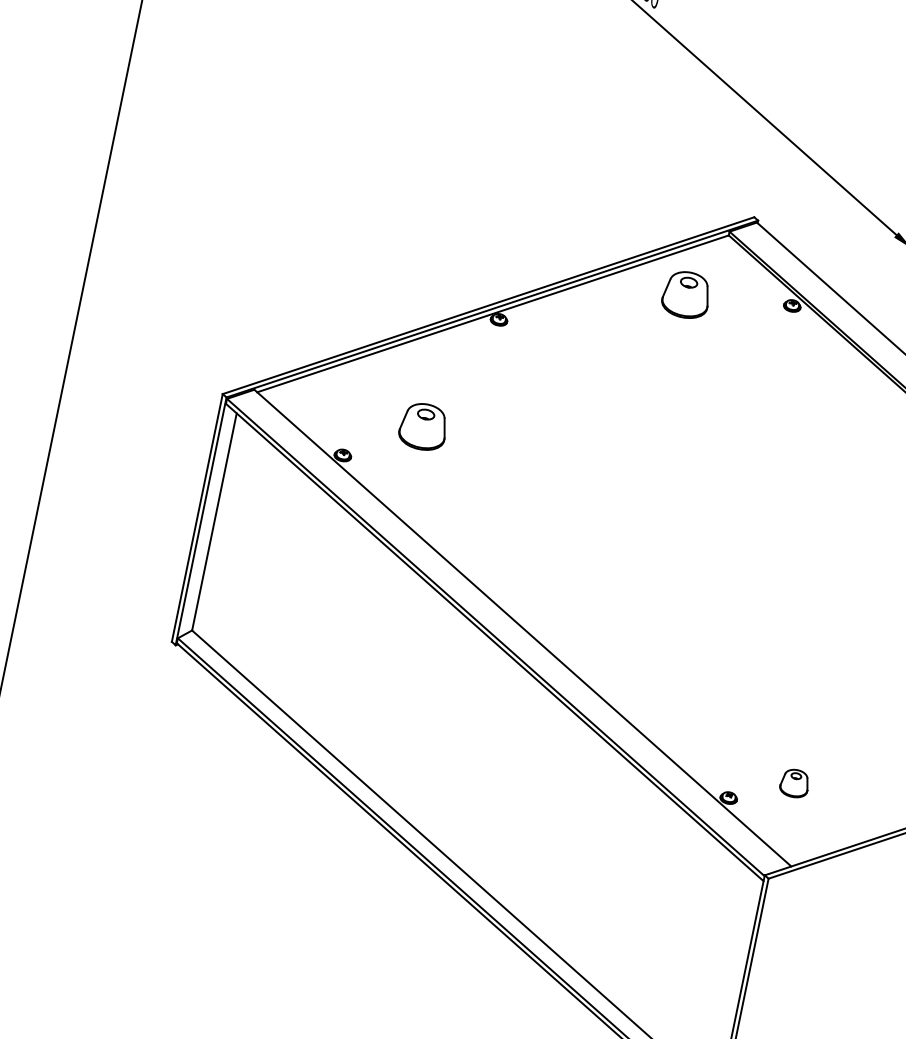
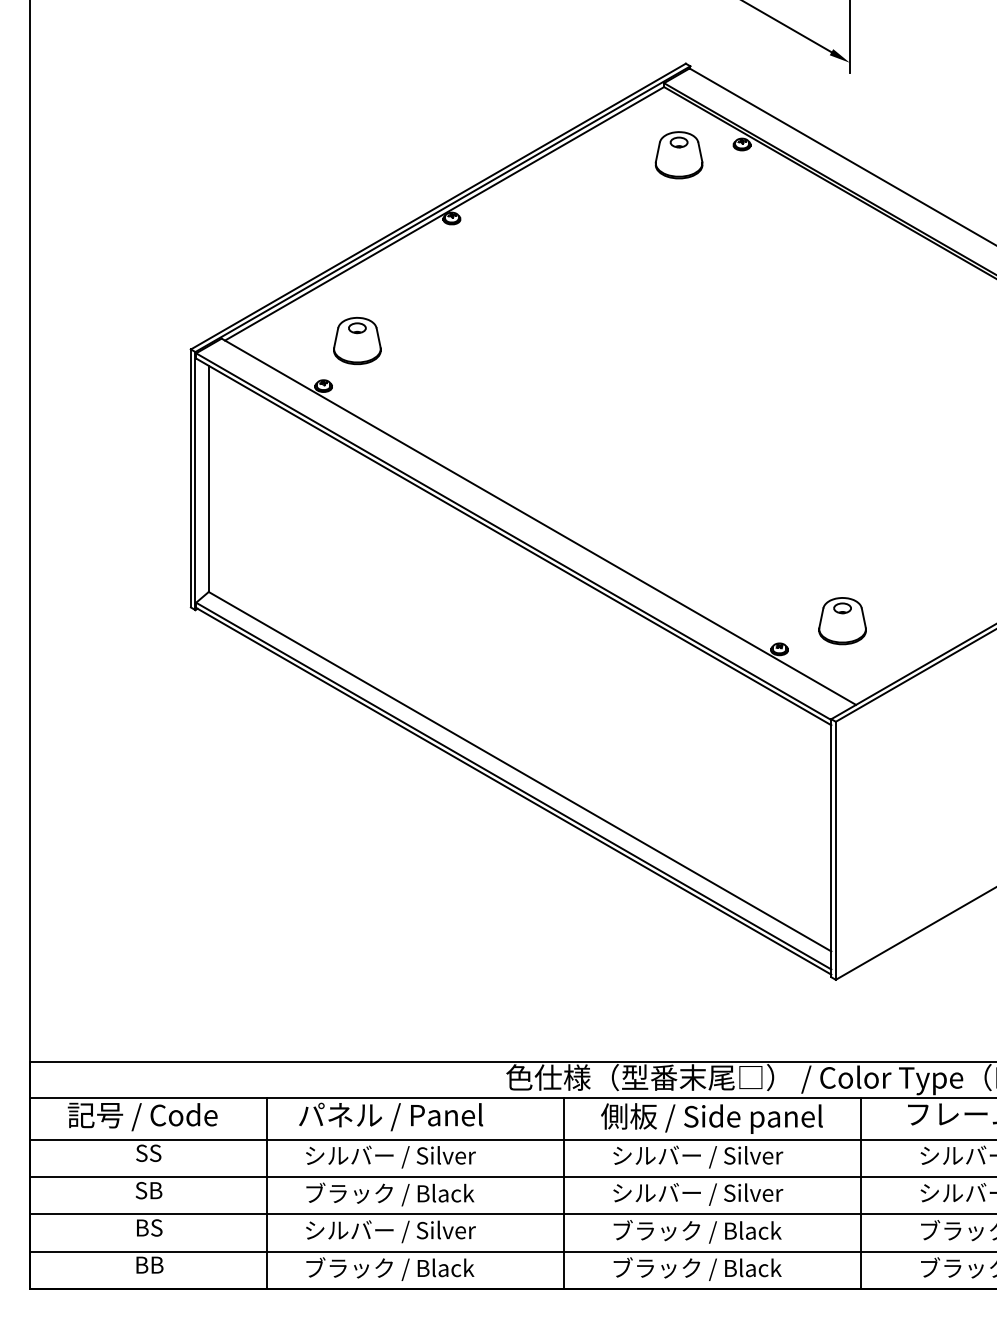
part: (685, 295) -> (678, 155), moved
part: (423, 426) -> (357, 340), moved
part: (794, 783) -> (842, 621), size x1.67

